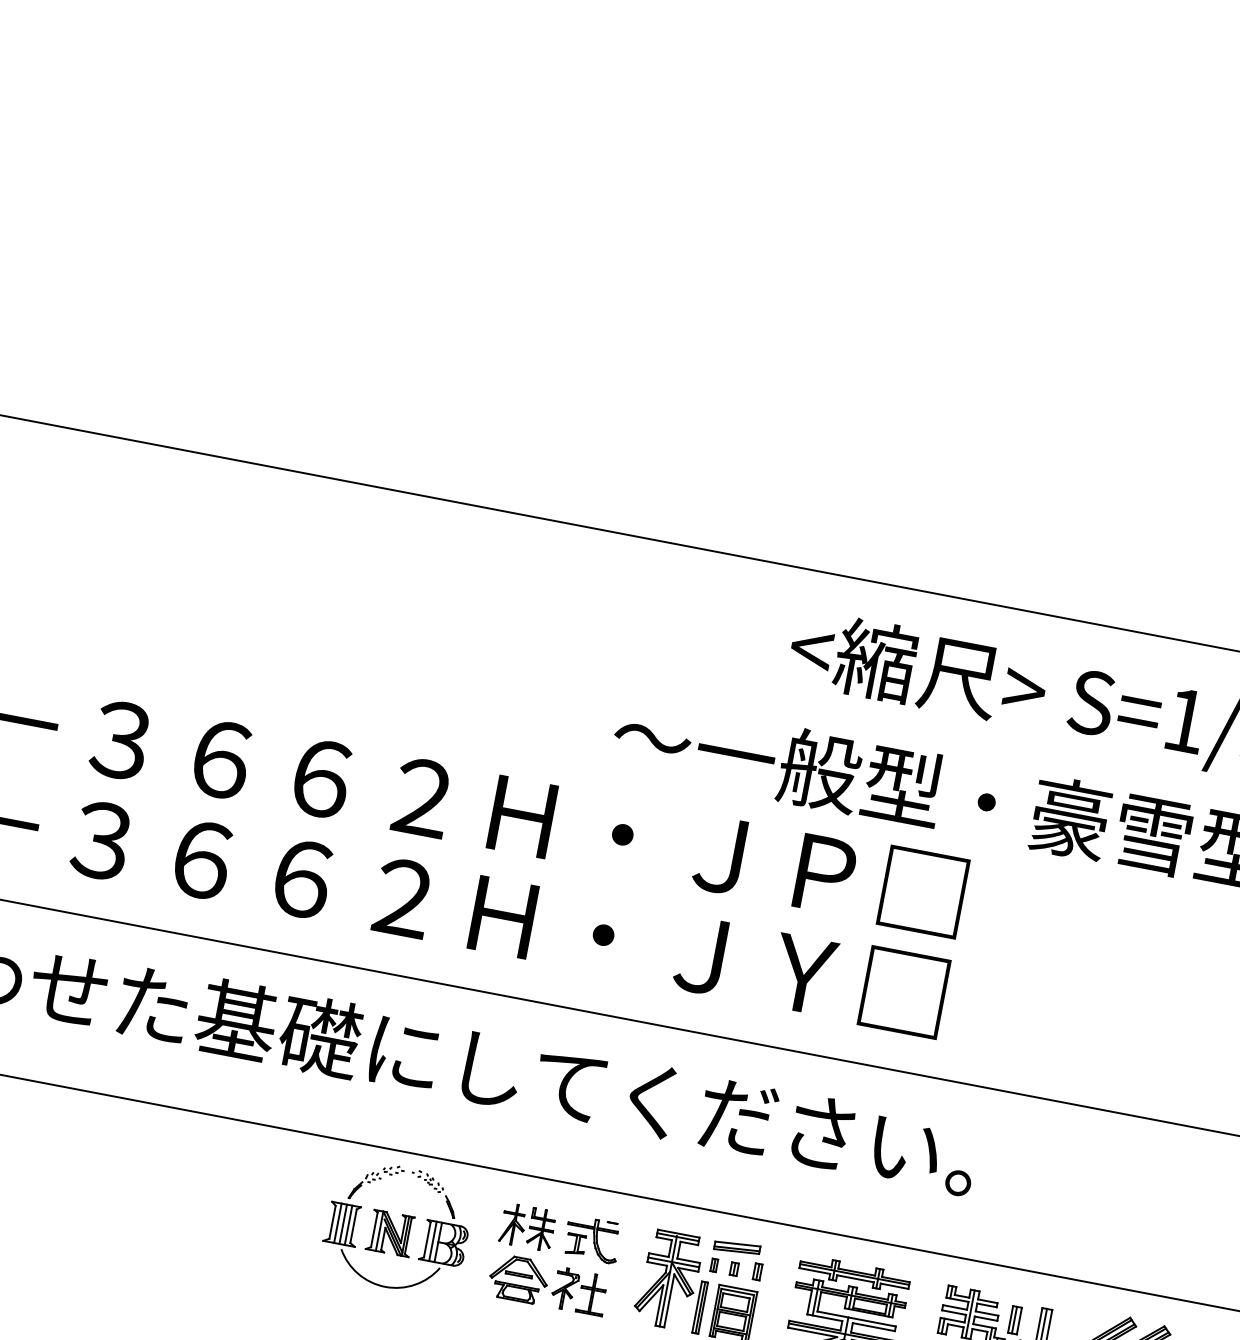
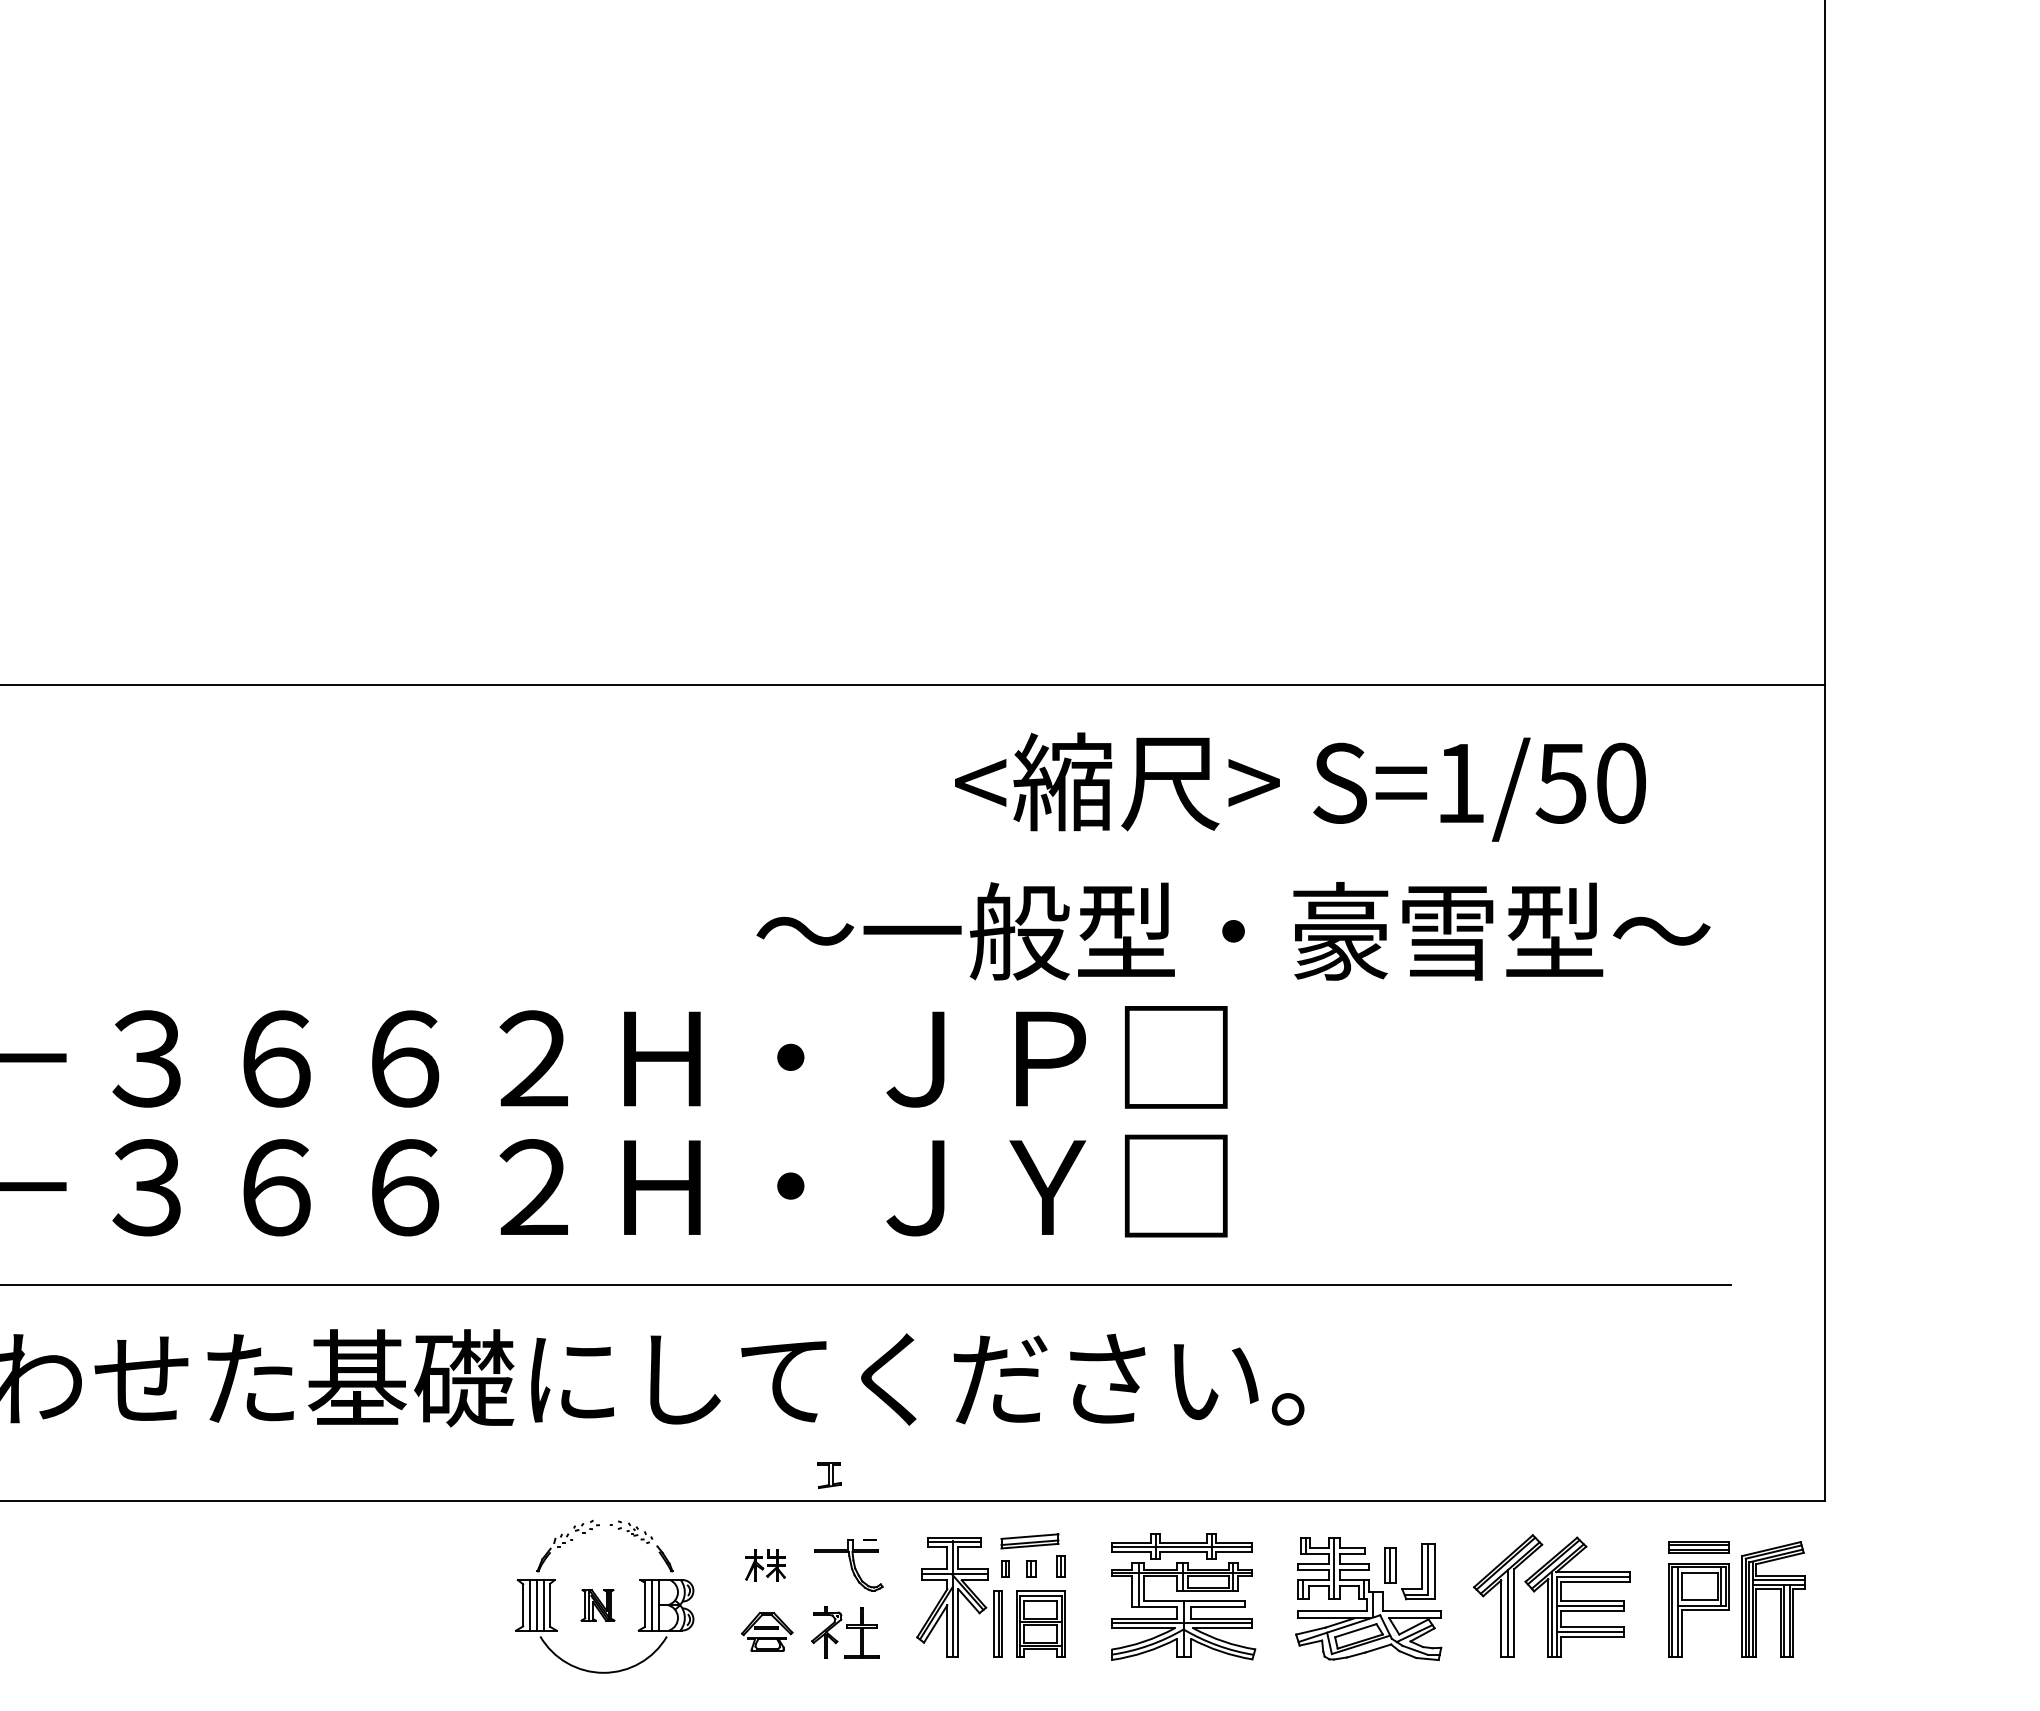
part: (527, 1227) -> (765, 1565), size x0.6
part: (390, 1233) -> (597, 1605), size x0.6
part: (575, 1244) -> (829, 1475), moved
part: (519, 1279) -> (767, 1631), size x0.7

